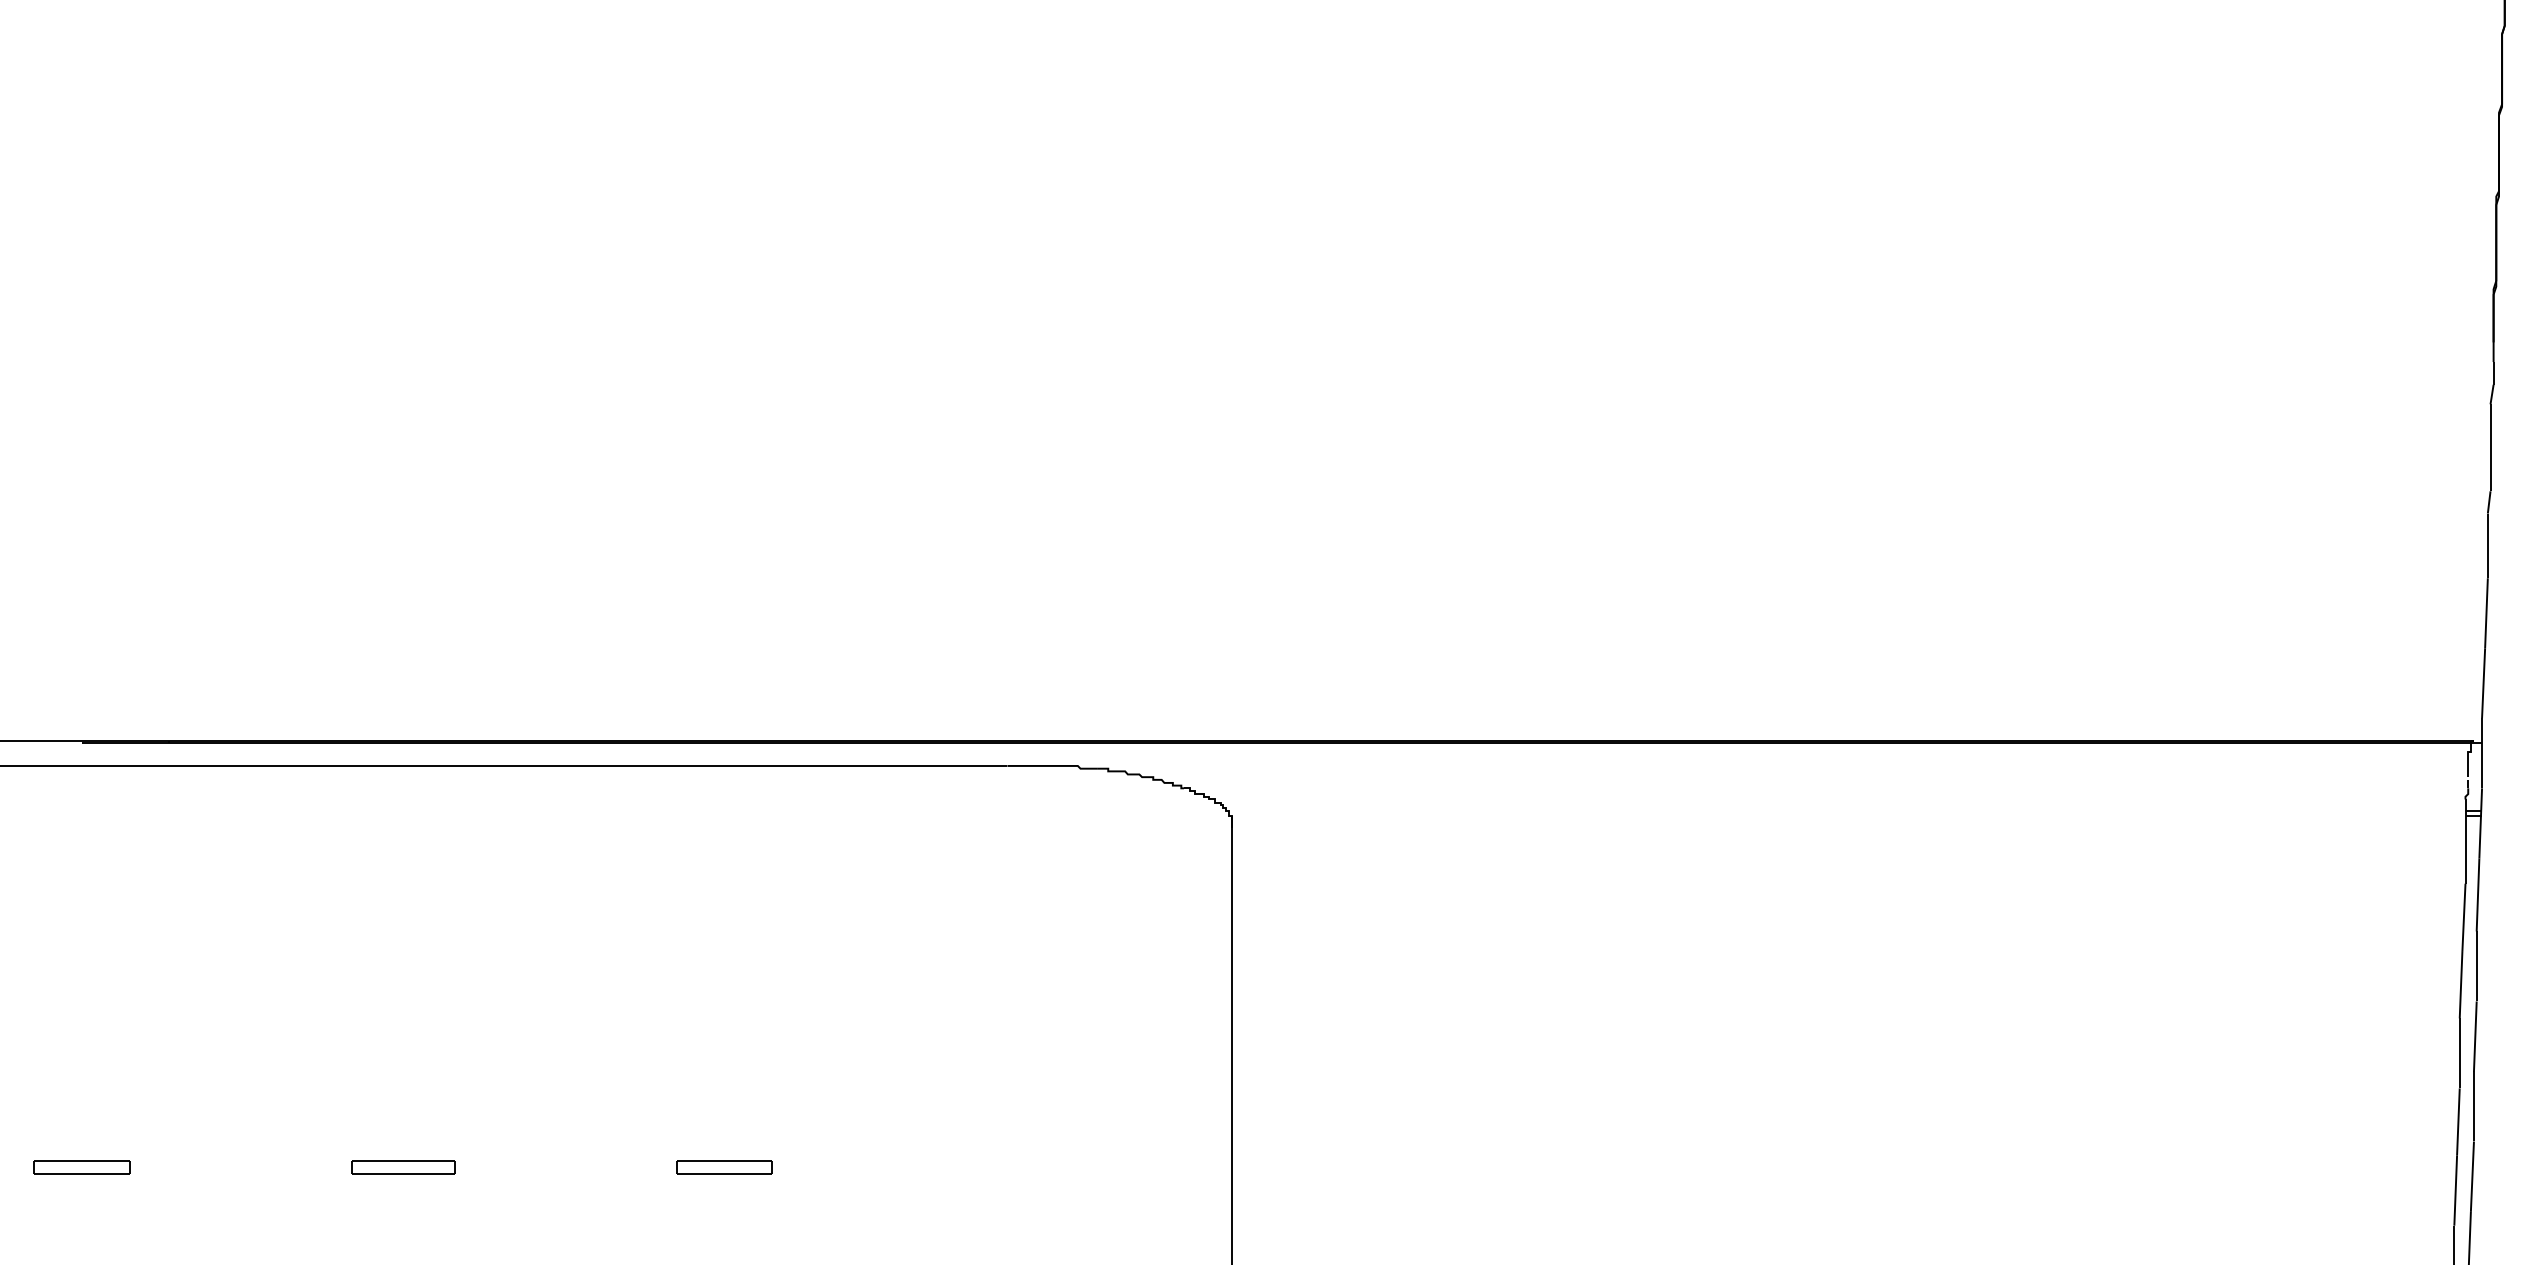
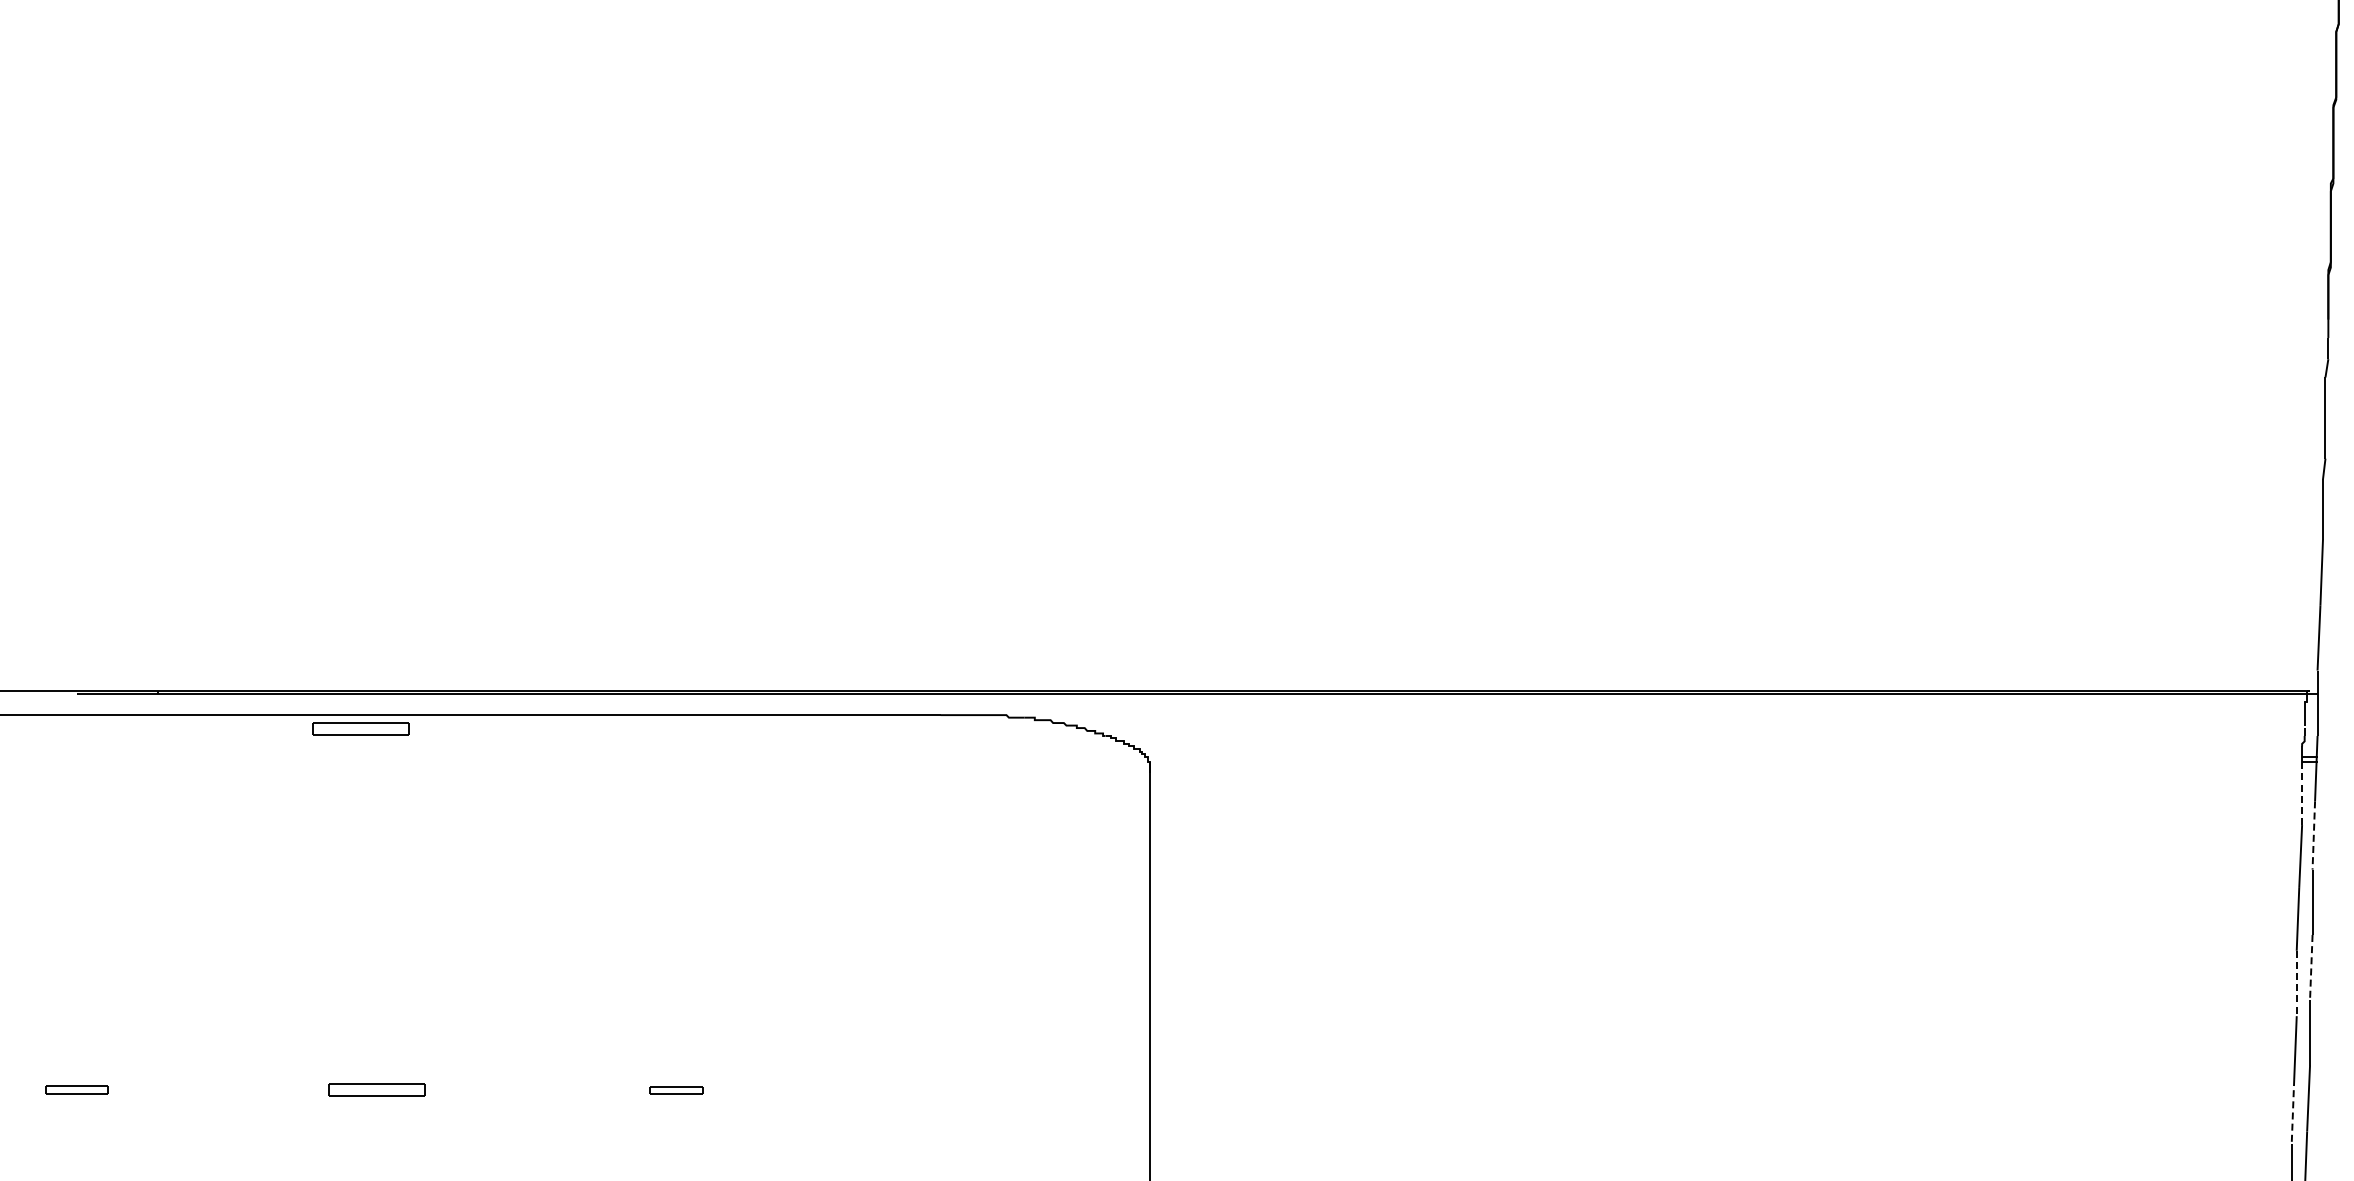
part: (386, 780) -> (360, 728), added
line: (2465, 850) -> (2302, 794), solid -> dashed
line: (2477, 894) -> (2313, 835), solid -> dashed
line: (2475, 1036) -> (2311, 967), solid -> dashed
line: (2459, 1053) -> (2296, 983), solid -> dashed
part: (81, 1166) -> (76, 1089), size x0.7
part: (724, 1166) -> (676, 1089), size x0.6
line: (2455, 1190) -> (2292, 1111), solid -> dashed

